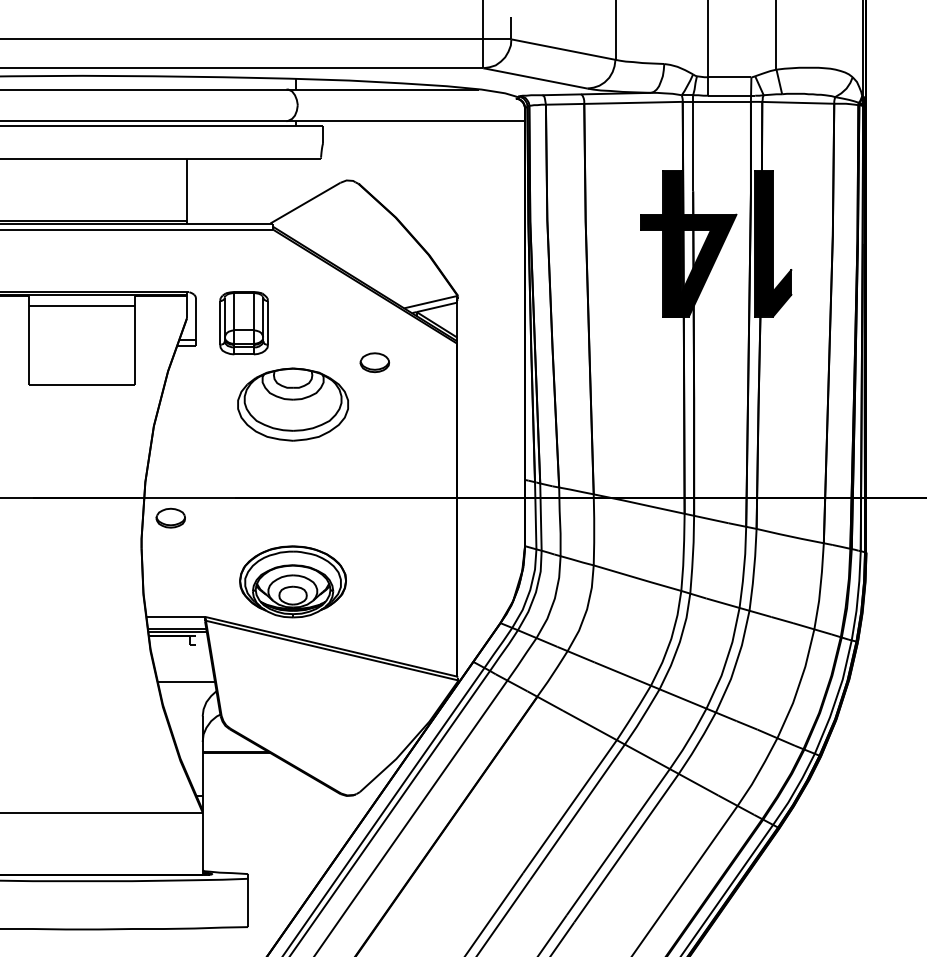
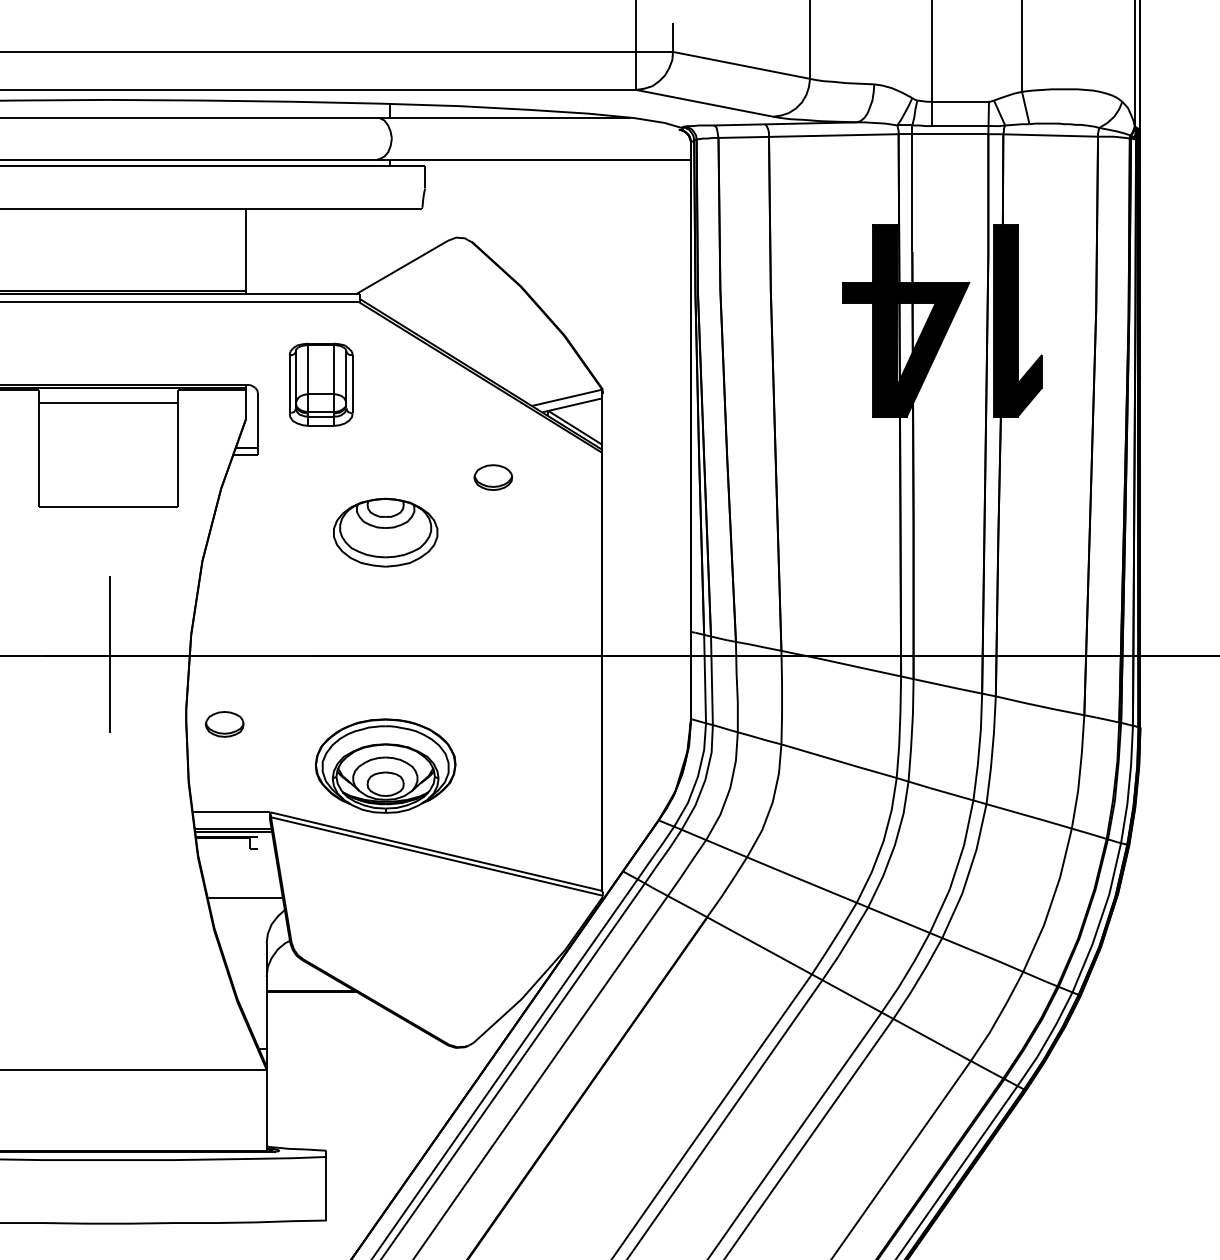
part: (243, 323) -> (320, 385), moved
part: (292, 404) -> (384, 532), size x0.71
line: (84, 497) -> (111, 655), added
part: (170, 517) -> (224, 723), moved

